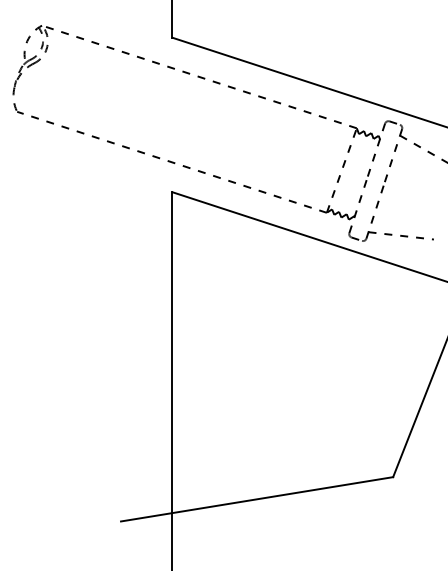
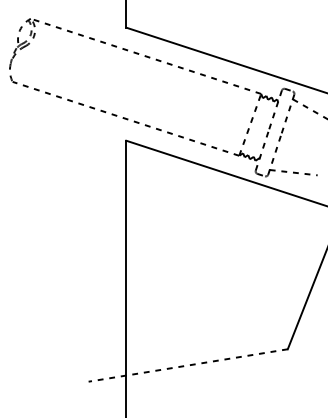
line: (257, 499) -> (188, 365), solid -> dashed

